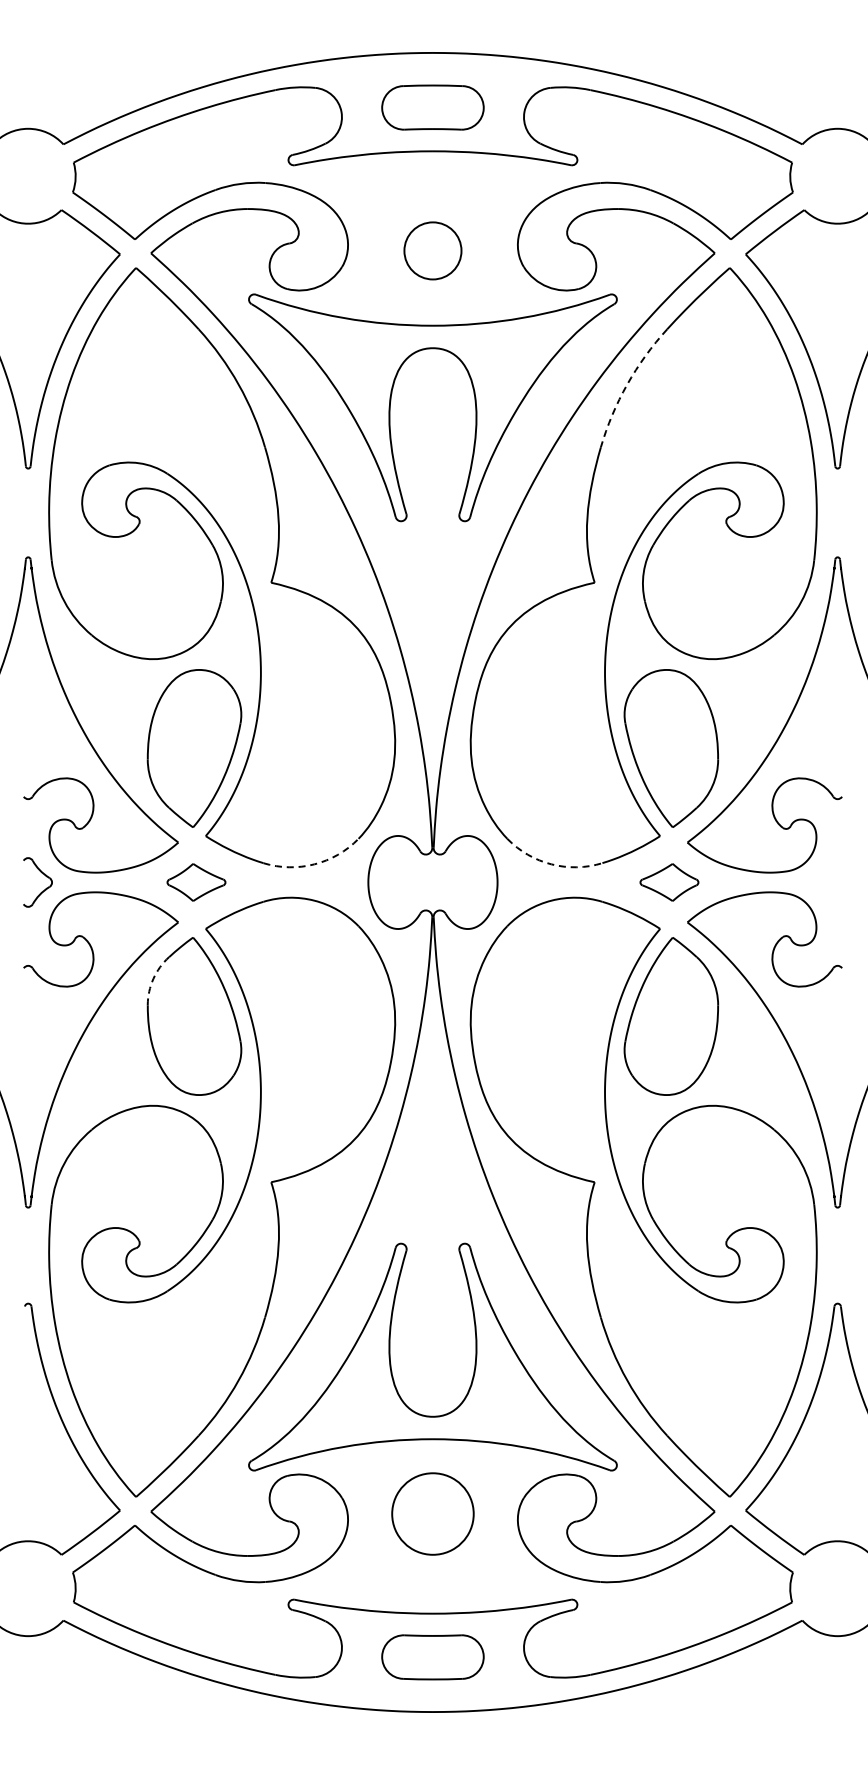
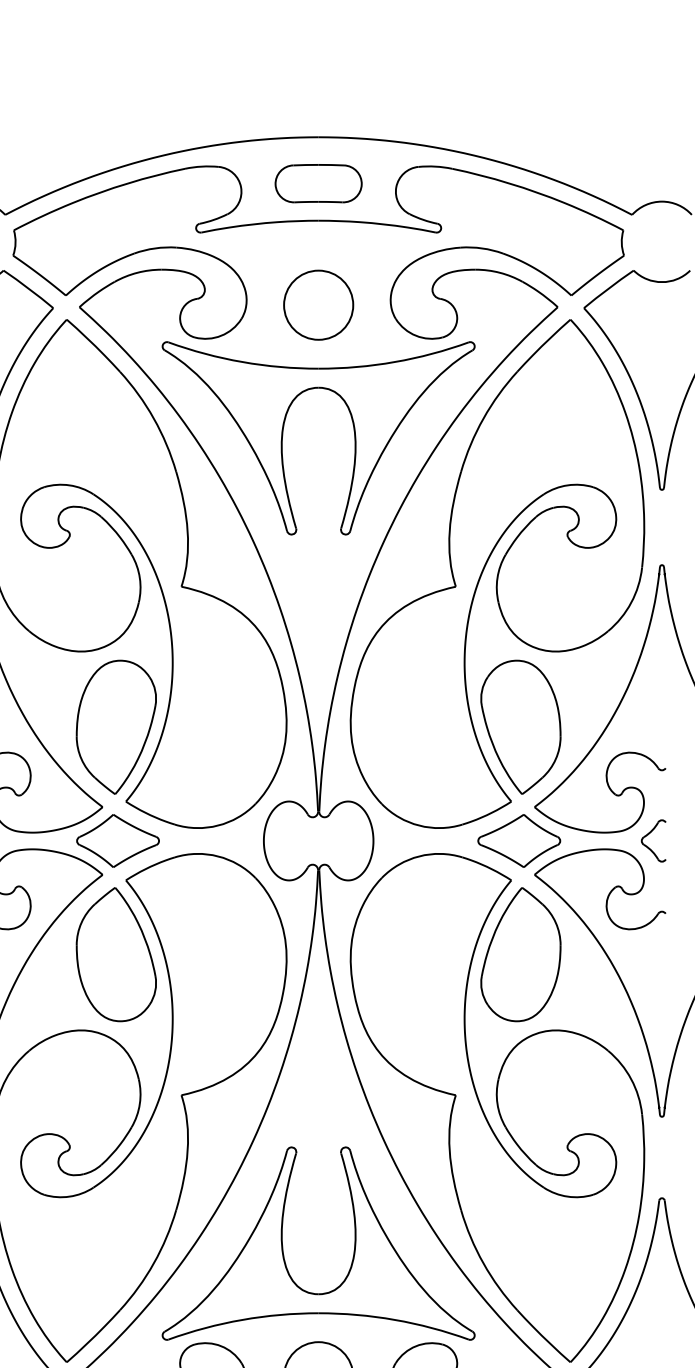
circle: (432, 250) -> (318, 304), size x1.43
arc: (627, 384) -> (483, 418), dashed -> solid
arc: (314, 864) -> (218, 825), dashed -> solid
arc: (551, 864) -> (419, 825), dashed -> solid
part: (821, 875) -> (648, 835), added
part: (196, 882) -> (118, 840), size x1.67
part: (669, 882) -> (519, 840), size x1.67
arc: (153, 978) -> (81, 922), dashed -> solid

